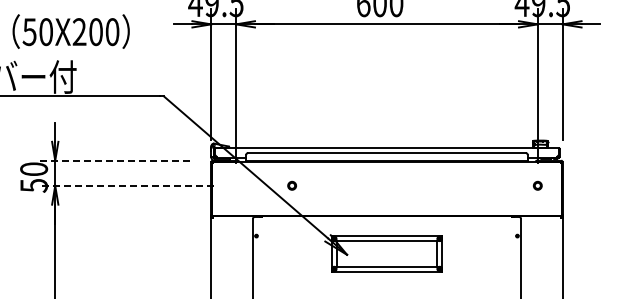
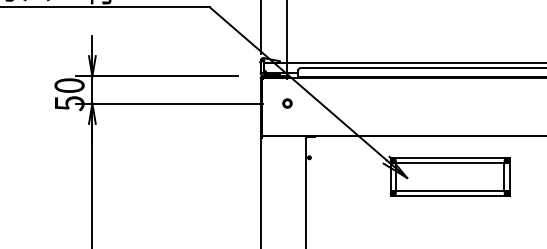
line: (115, 160) -> (157, 76), dashed -> solid
line: (126, 185) -> (169, 103), dashed -> solid
part: (291, 185) -> (286, 103), moved

